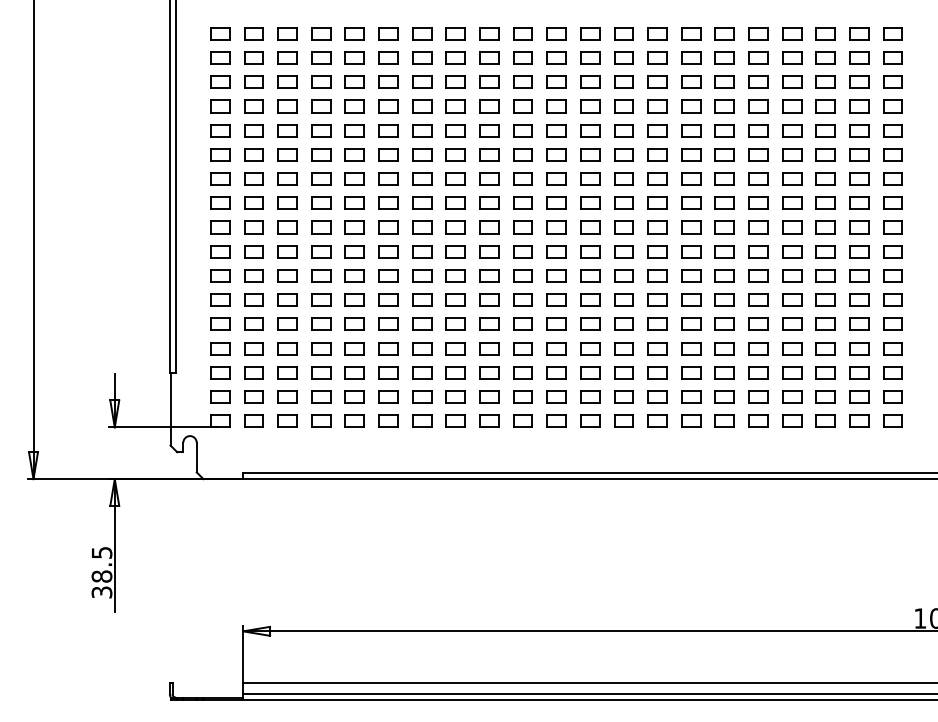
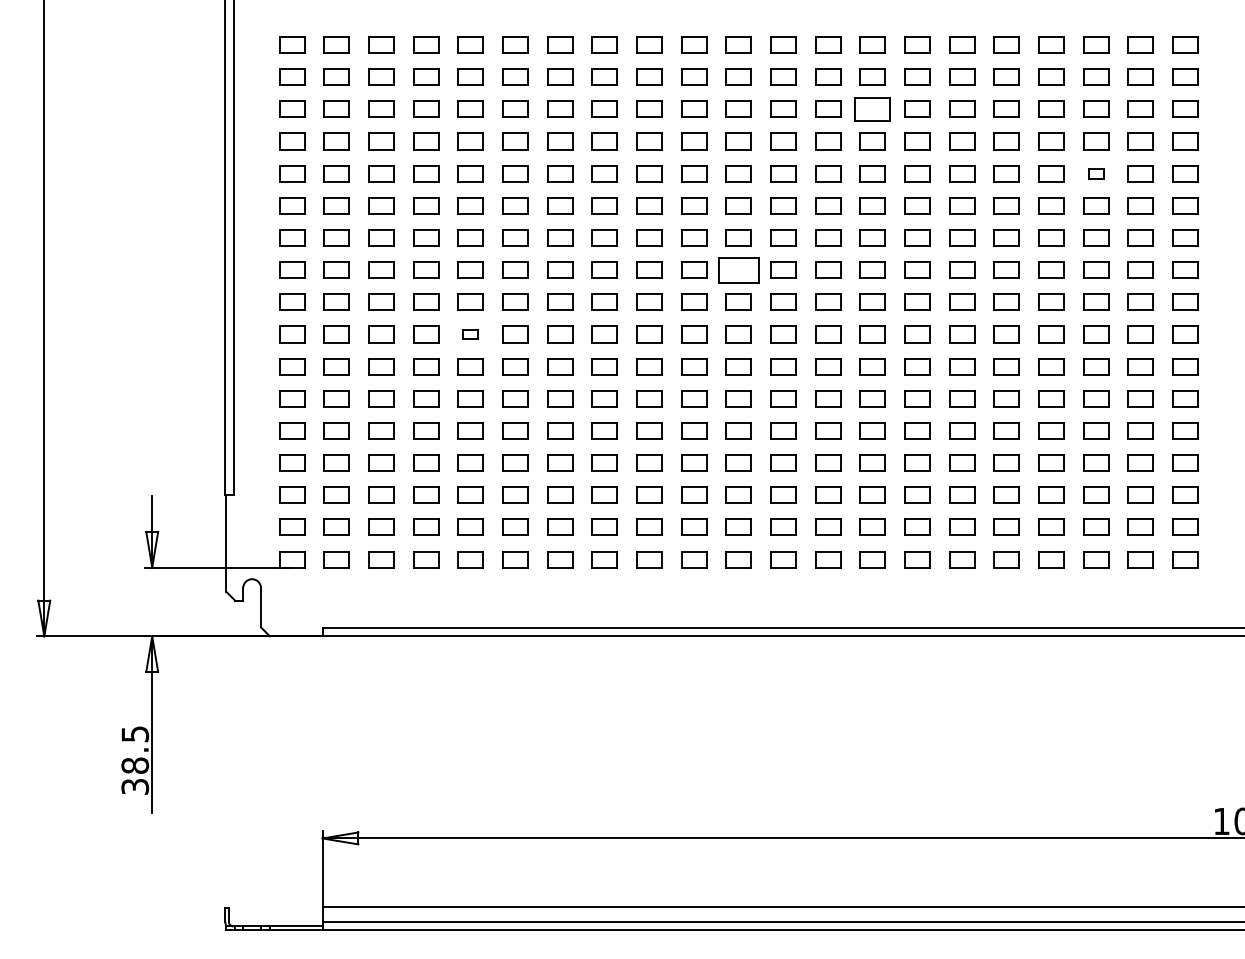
part: (657, 81) -> (872, 108), size x1.4
part: (825, 130) -> (1095, 173), size x0.6
part: (556, 202) -> (738, 269), size x1.6
part: (354, 251) -> (470, 334), size x0.6

